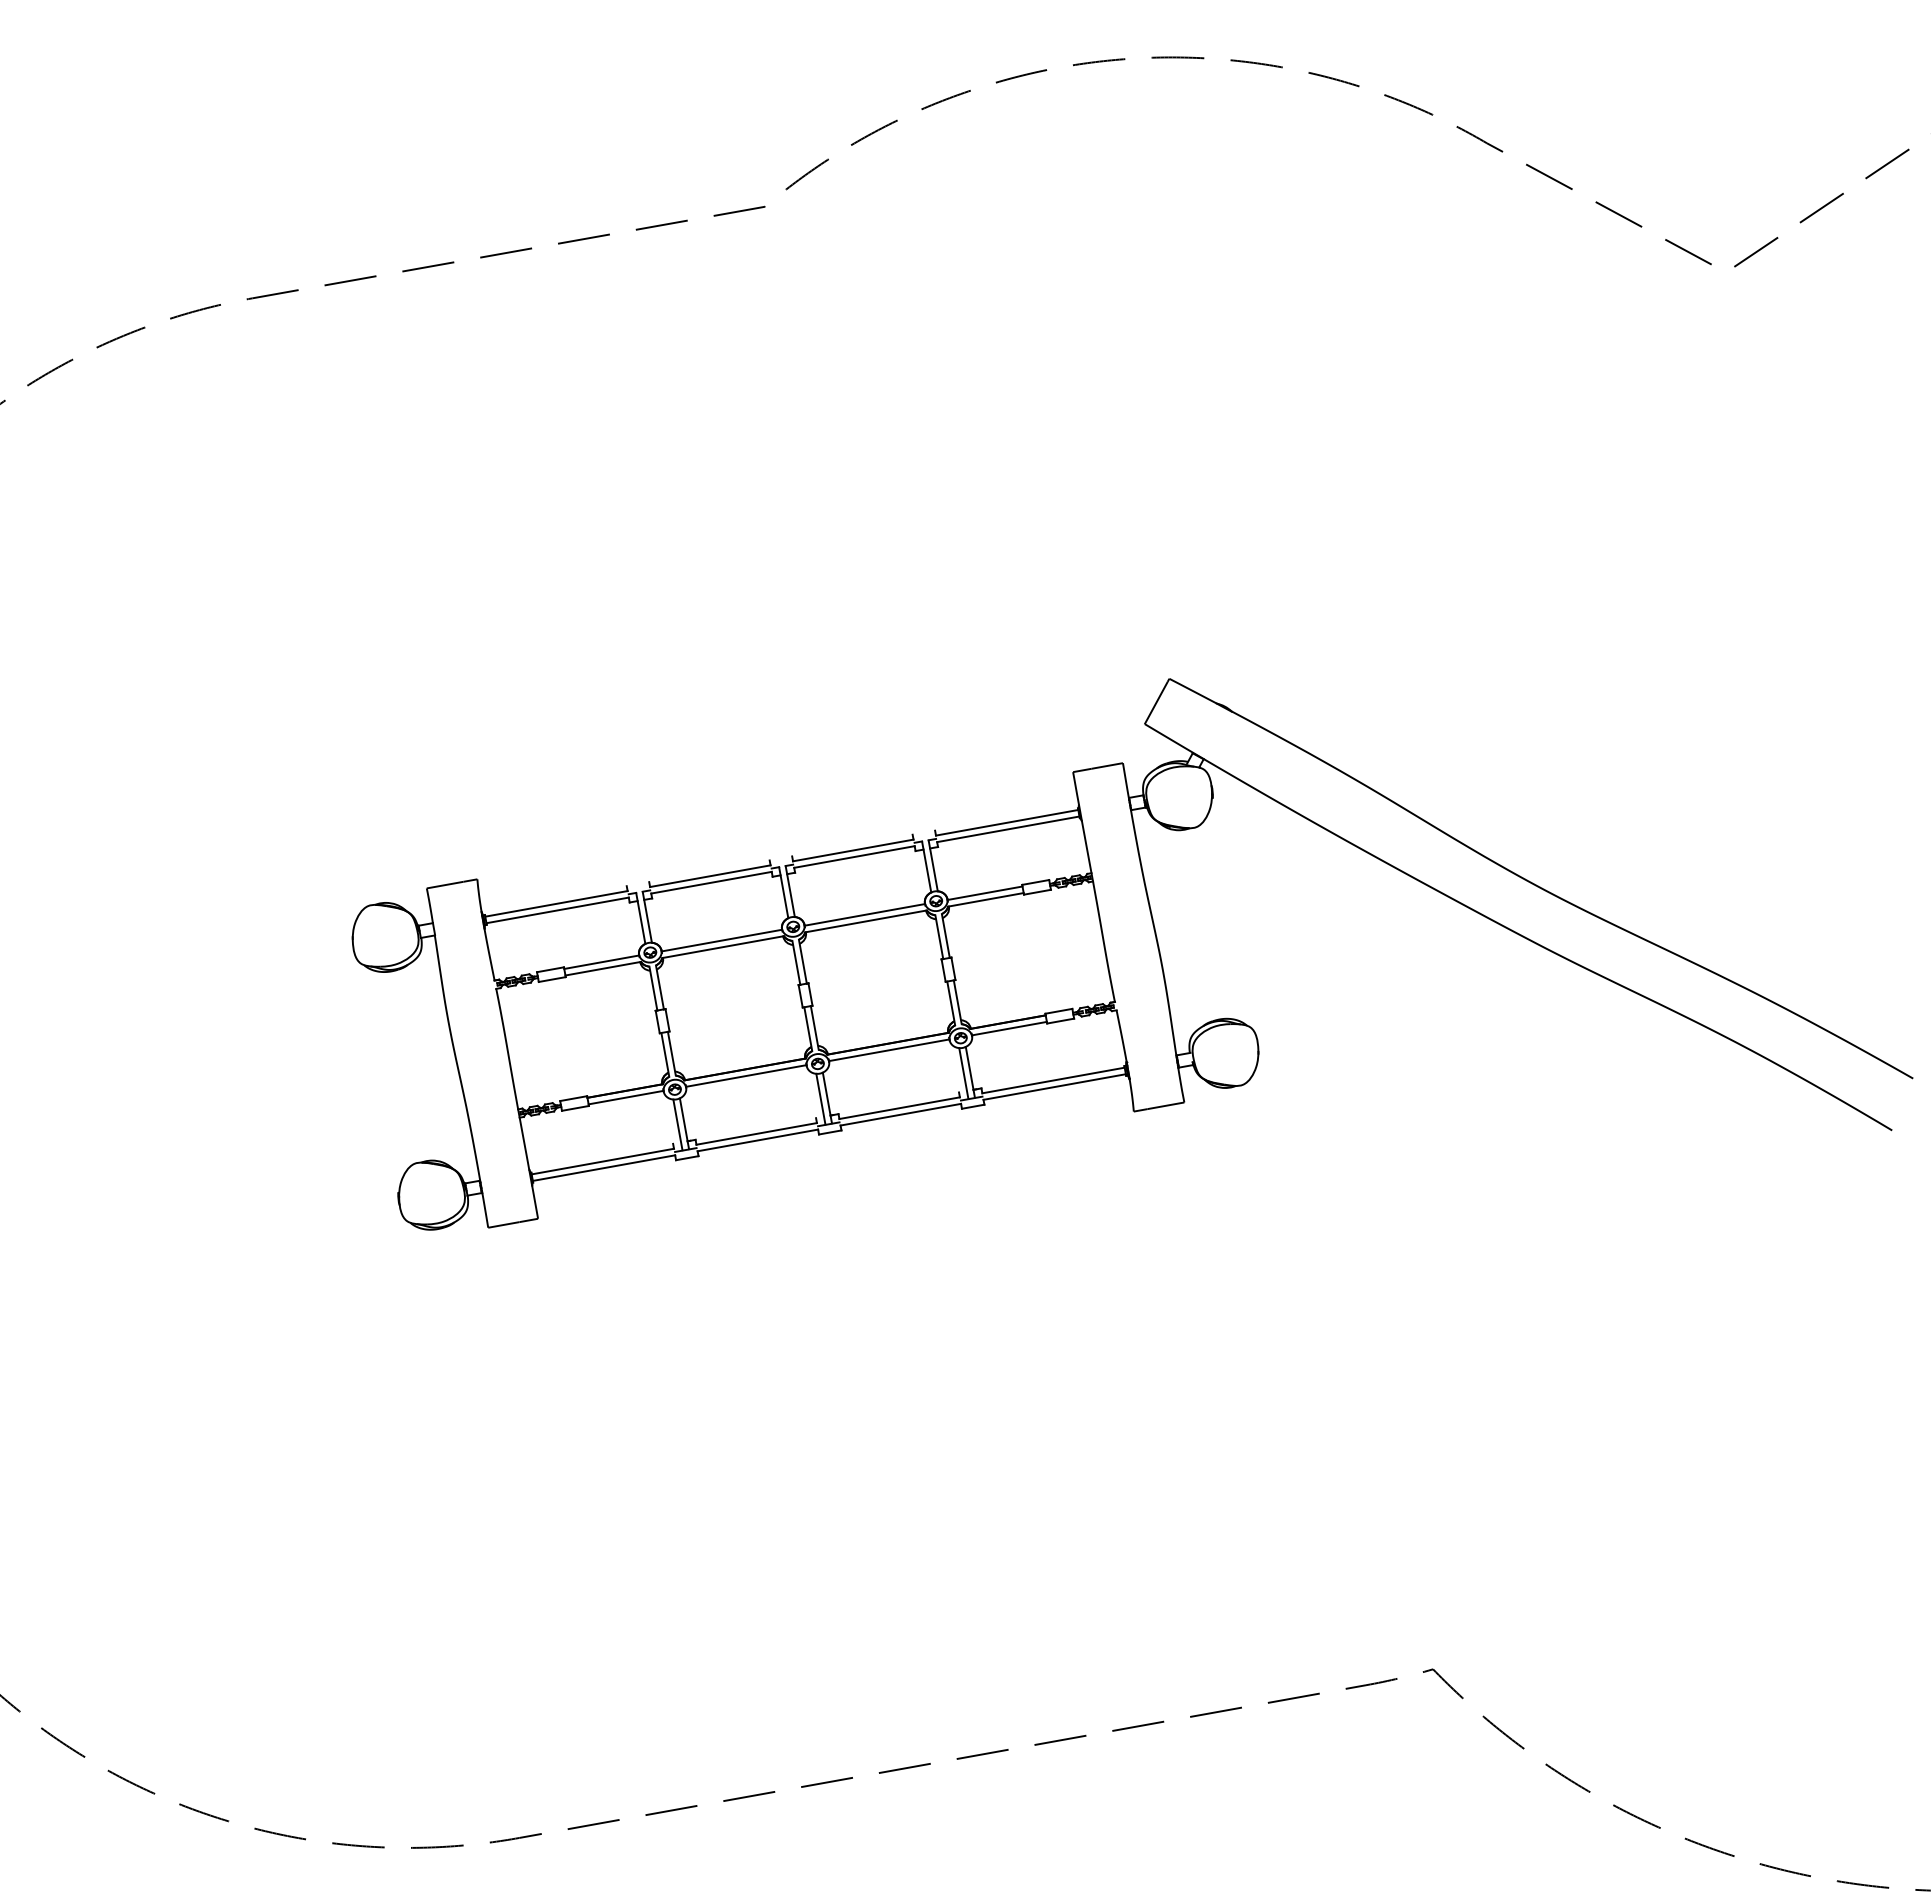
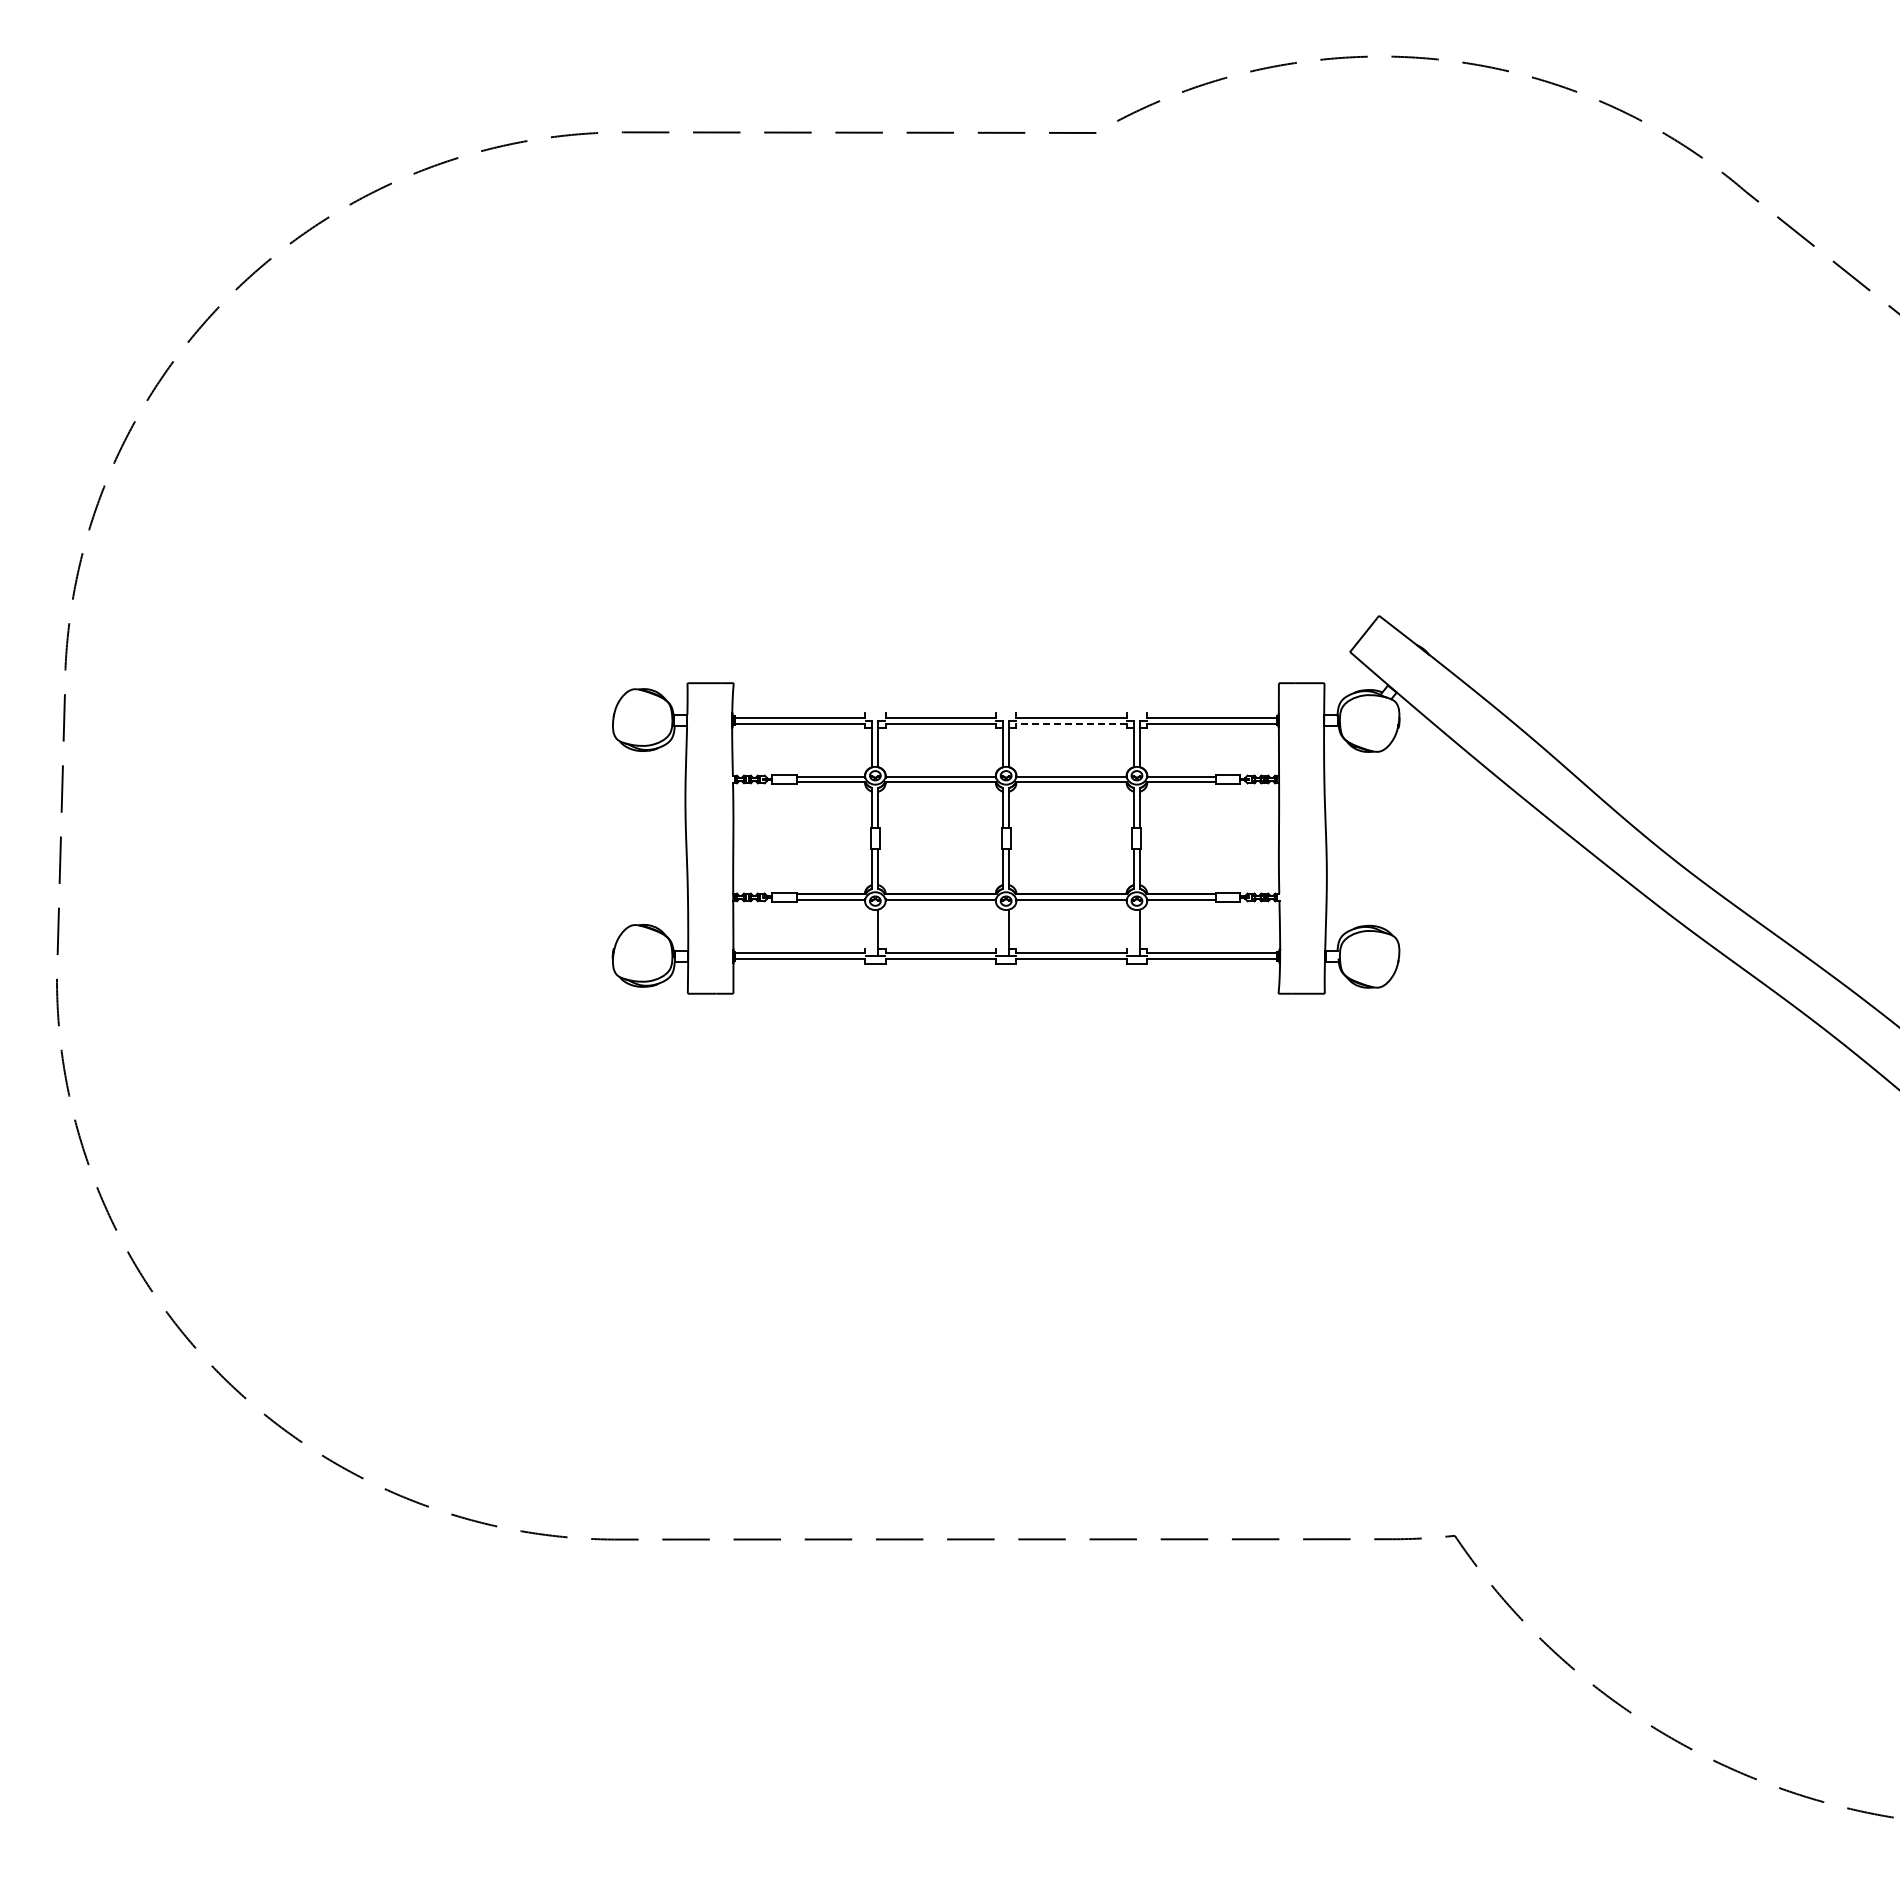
line: (854, 856) -> (1071, 723), solid -> dashed
line: (963, 1073) -> (1133, 932), removed
line: (821, 1098) -> (1003, 932), removed
line: (678, 1124) -> (872, 932), removed

